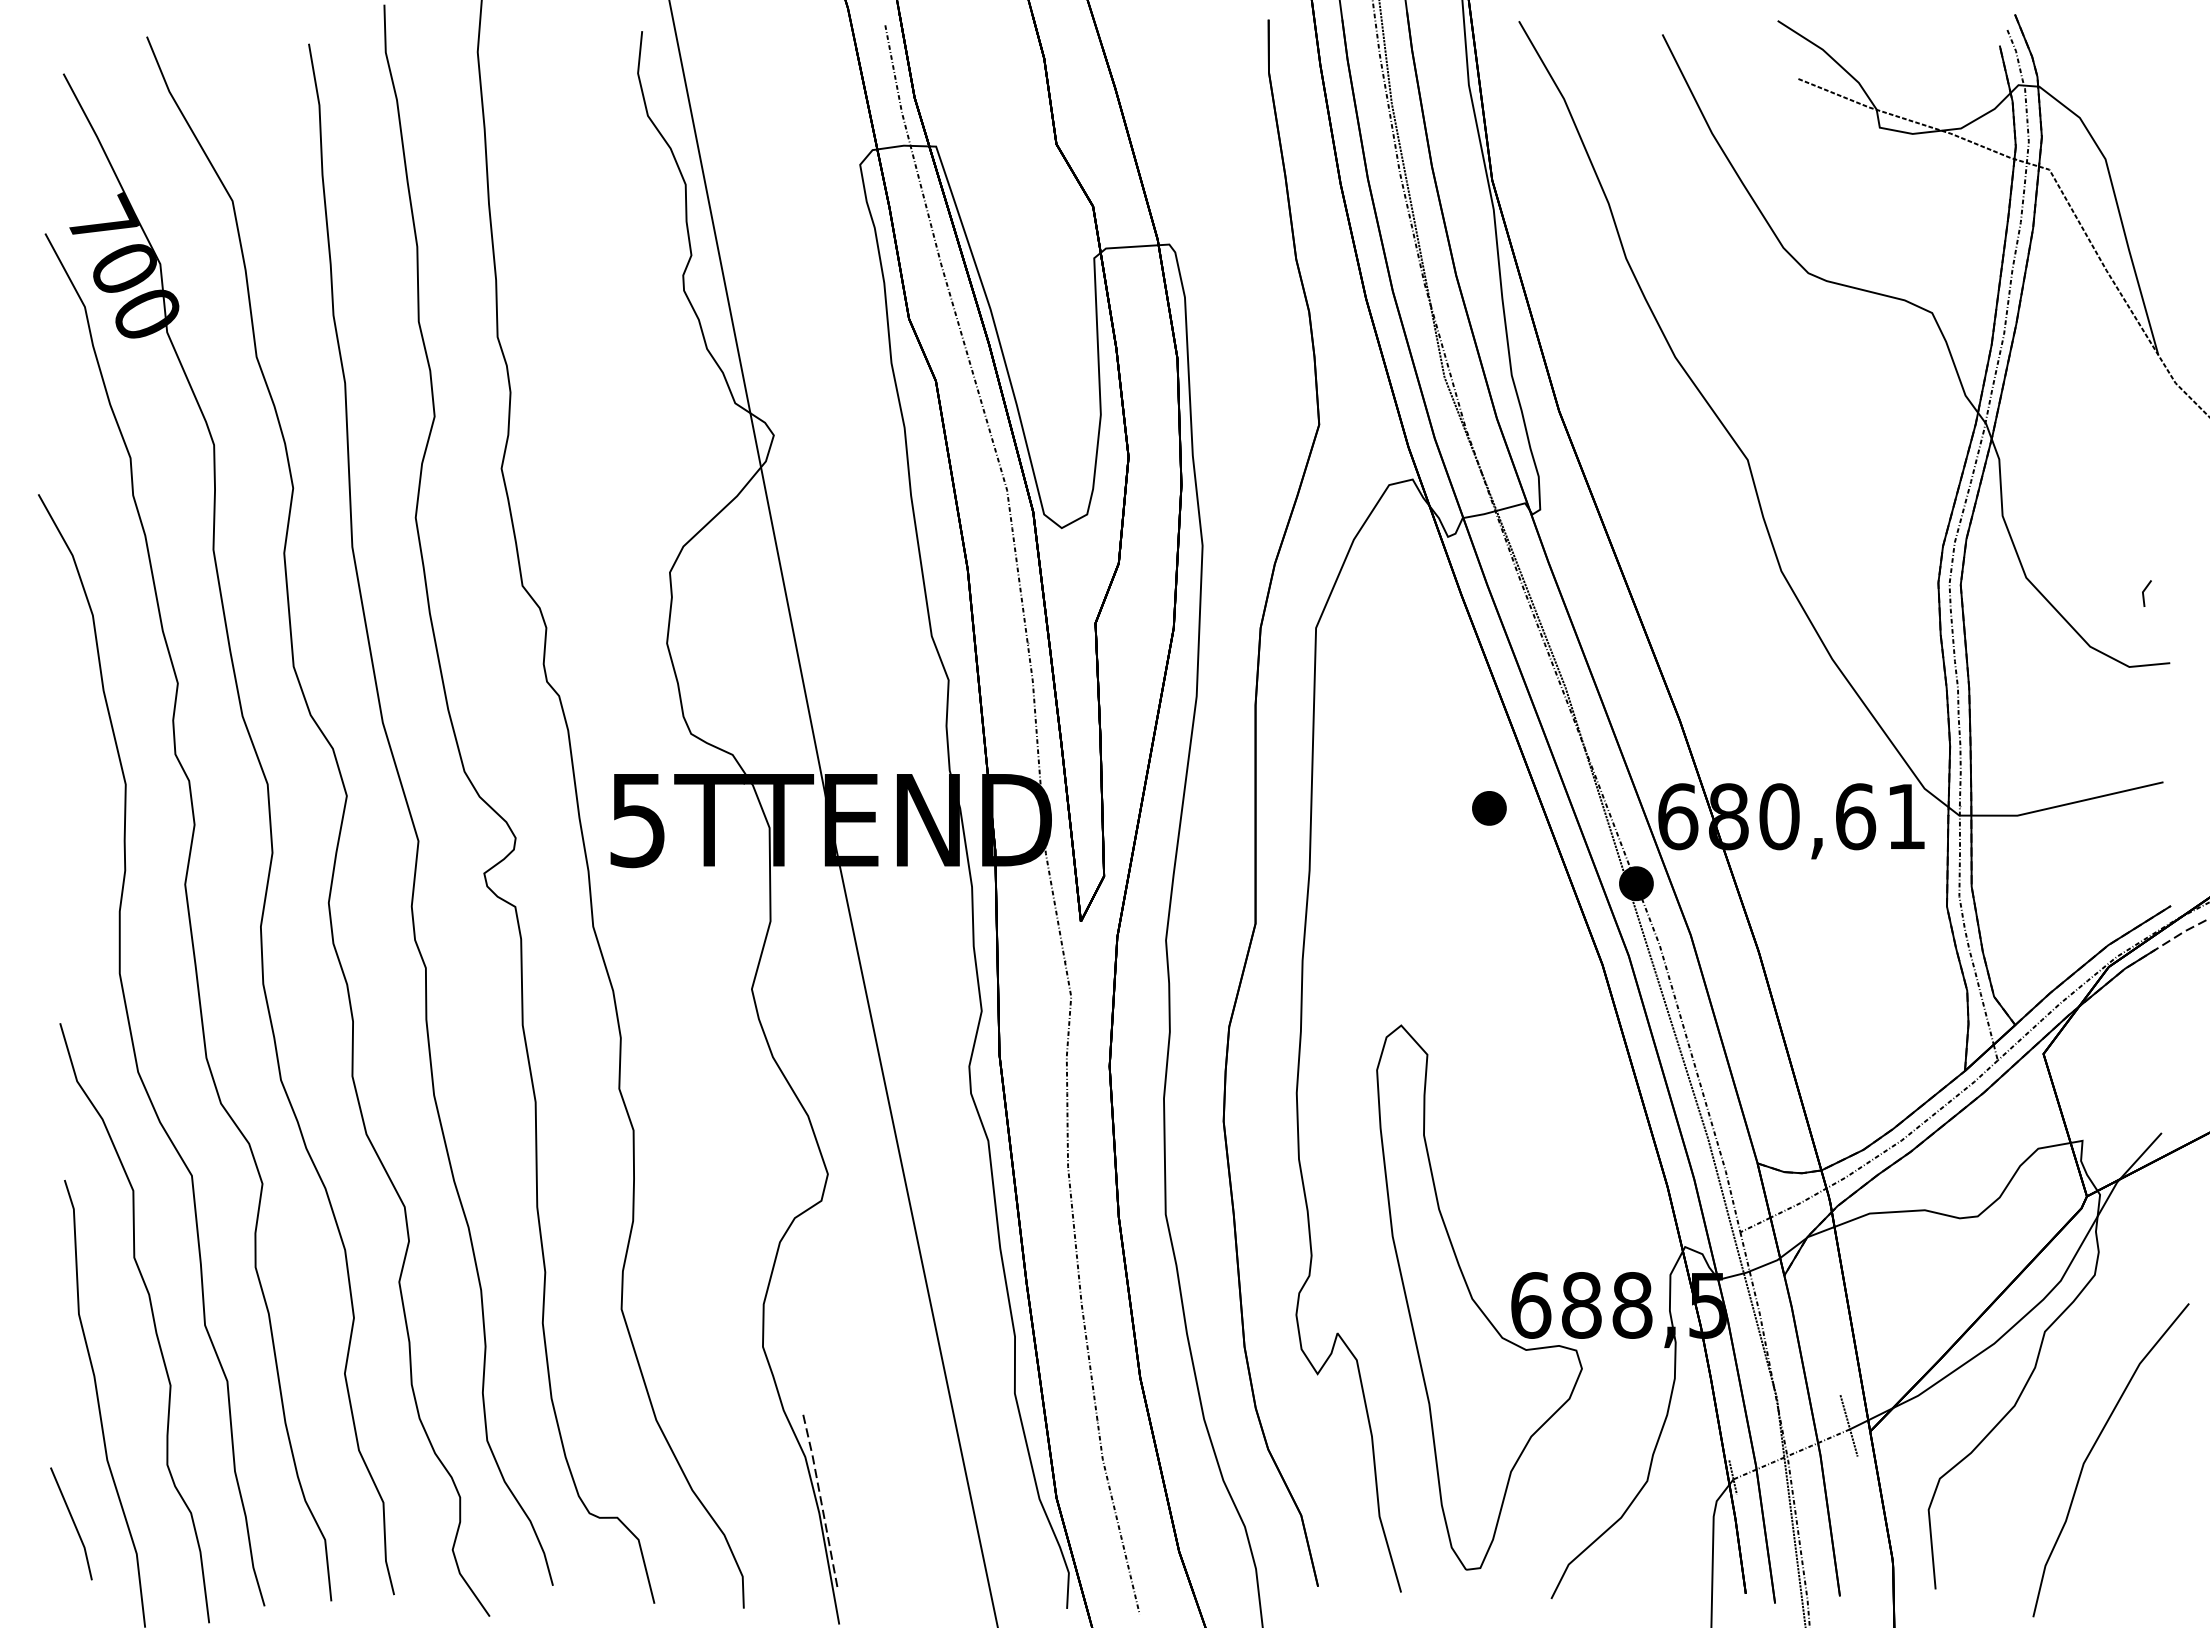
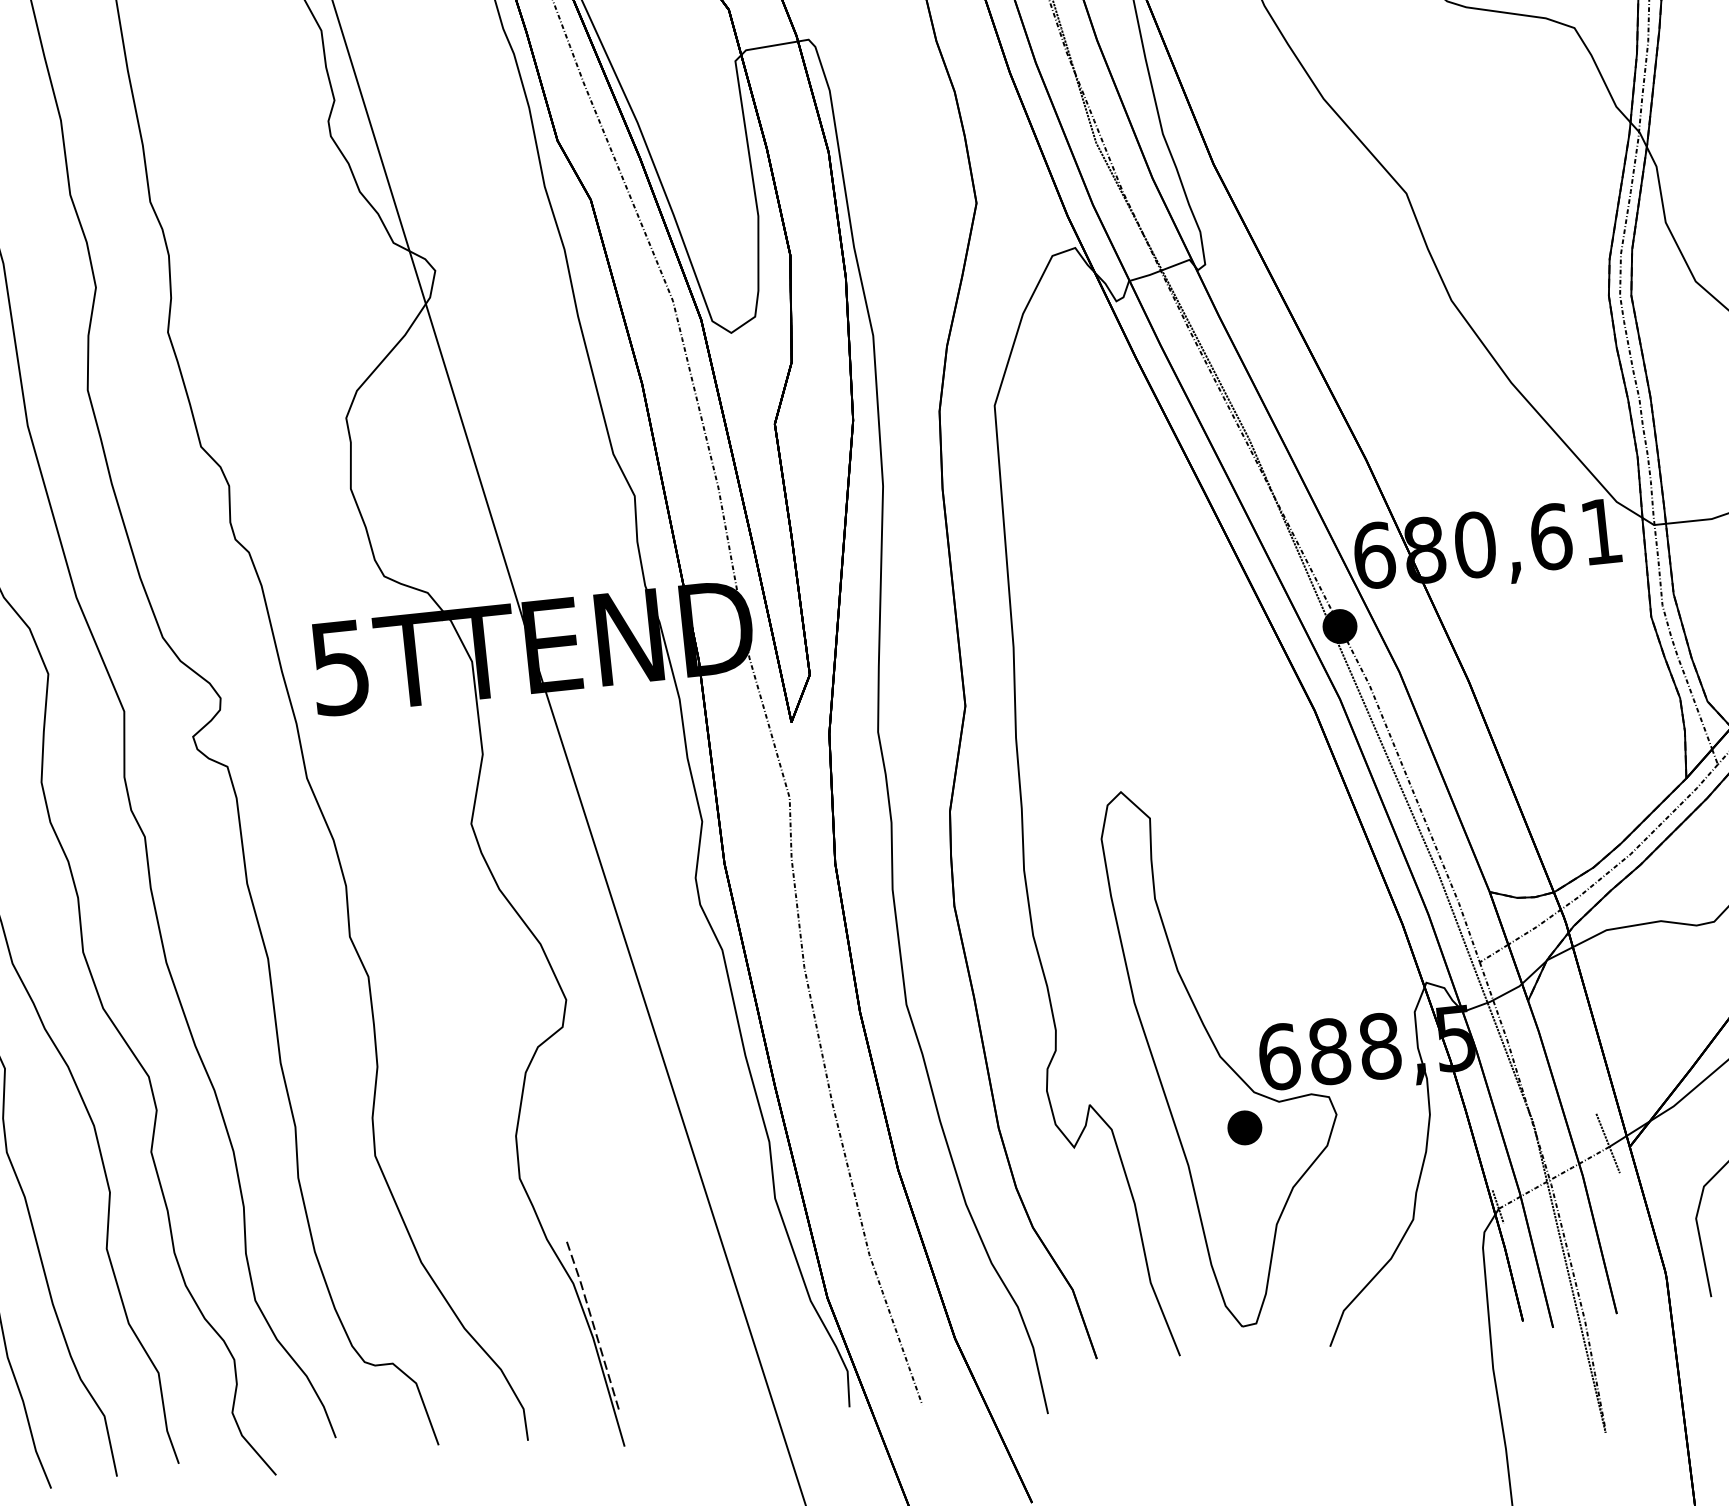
part: (1489, 808) -> (1244, 1128), moved

